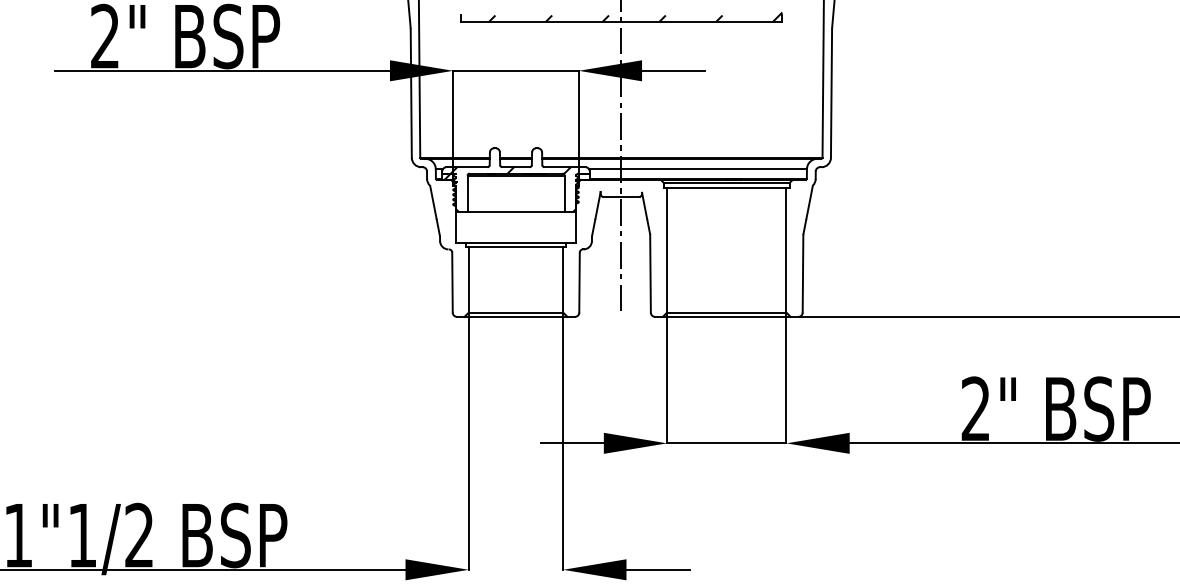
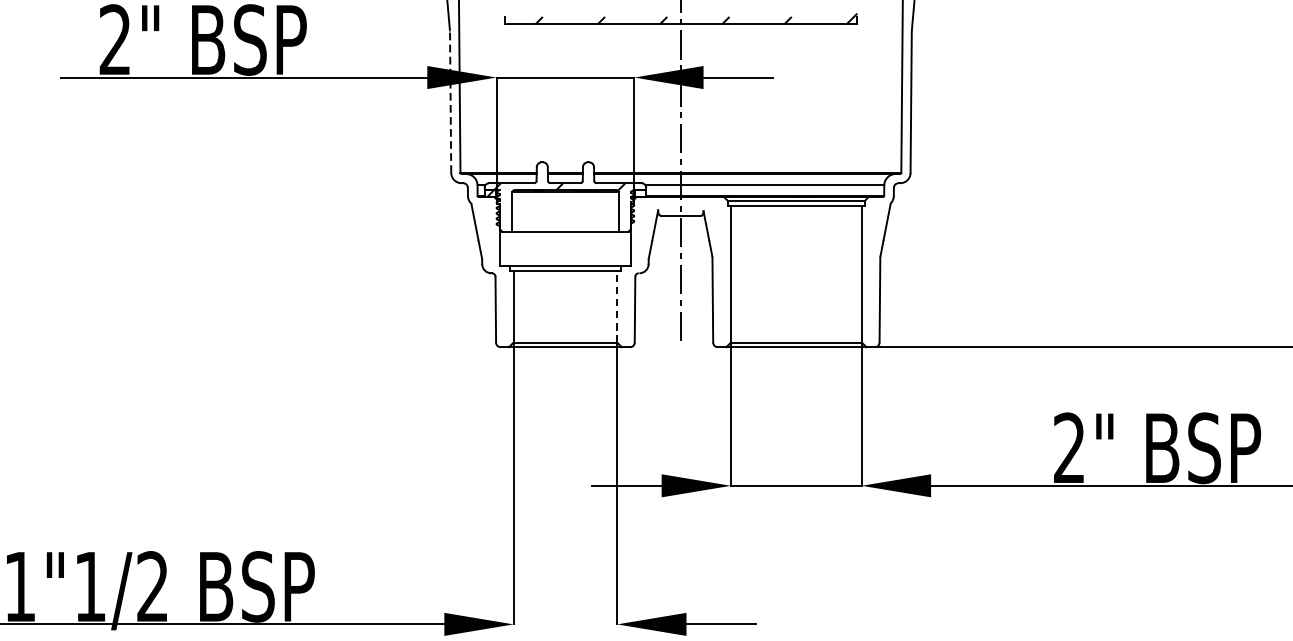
line: (411, 93) -> (450, 102), solid -> dashed
line: (563, 280) -> (617, 307), solid -> dashed

